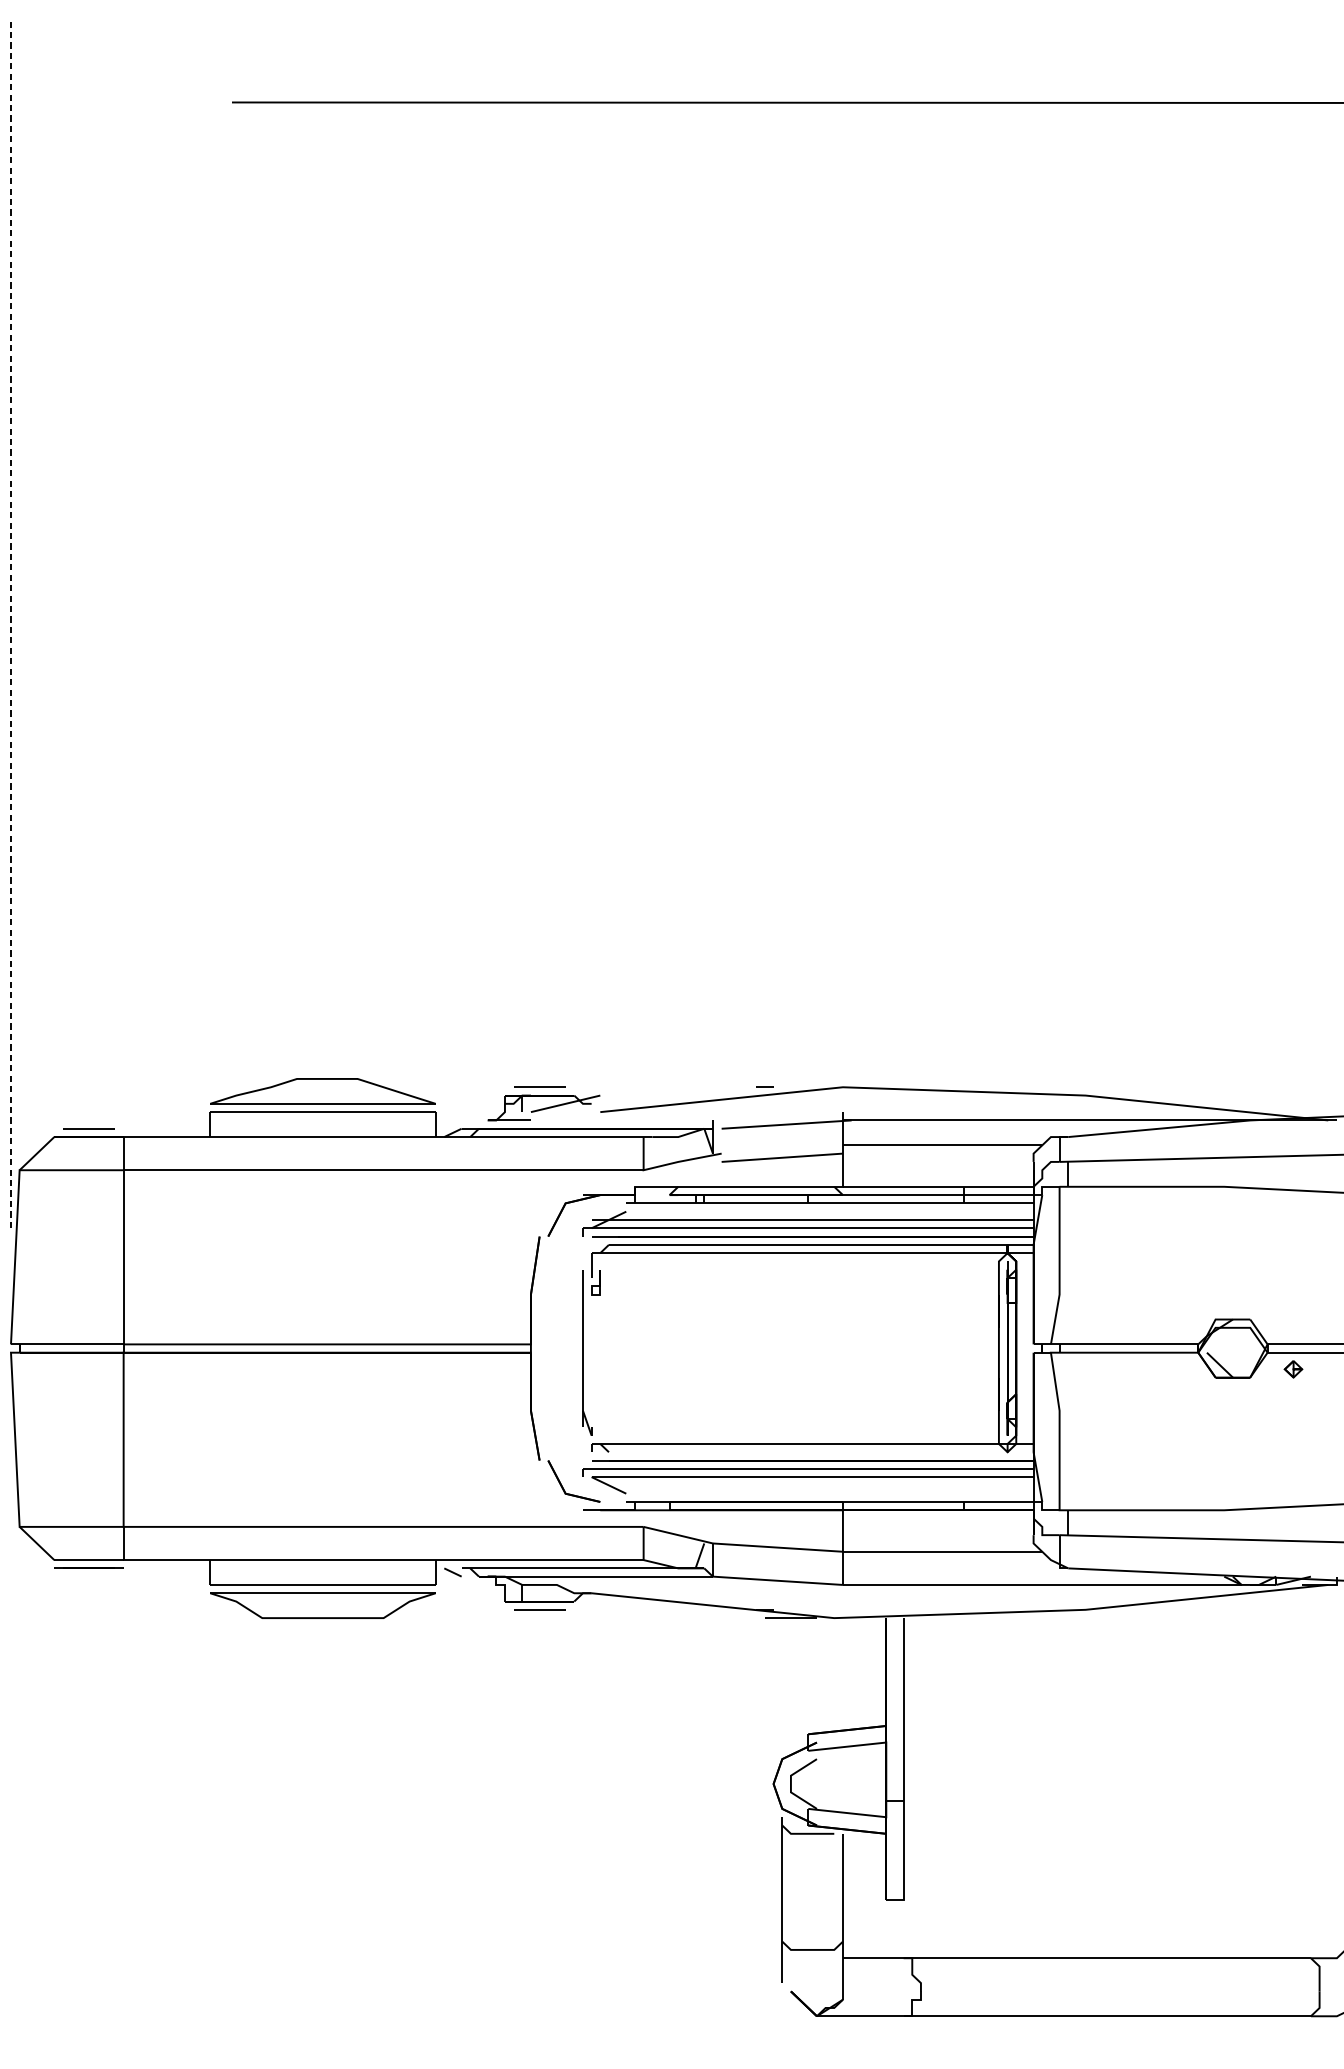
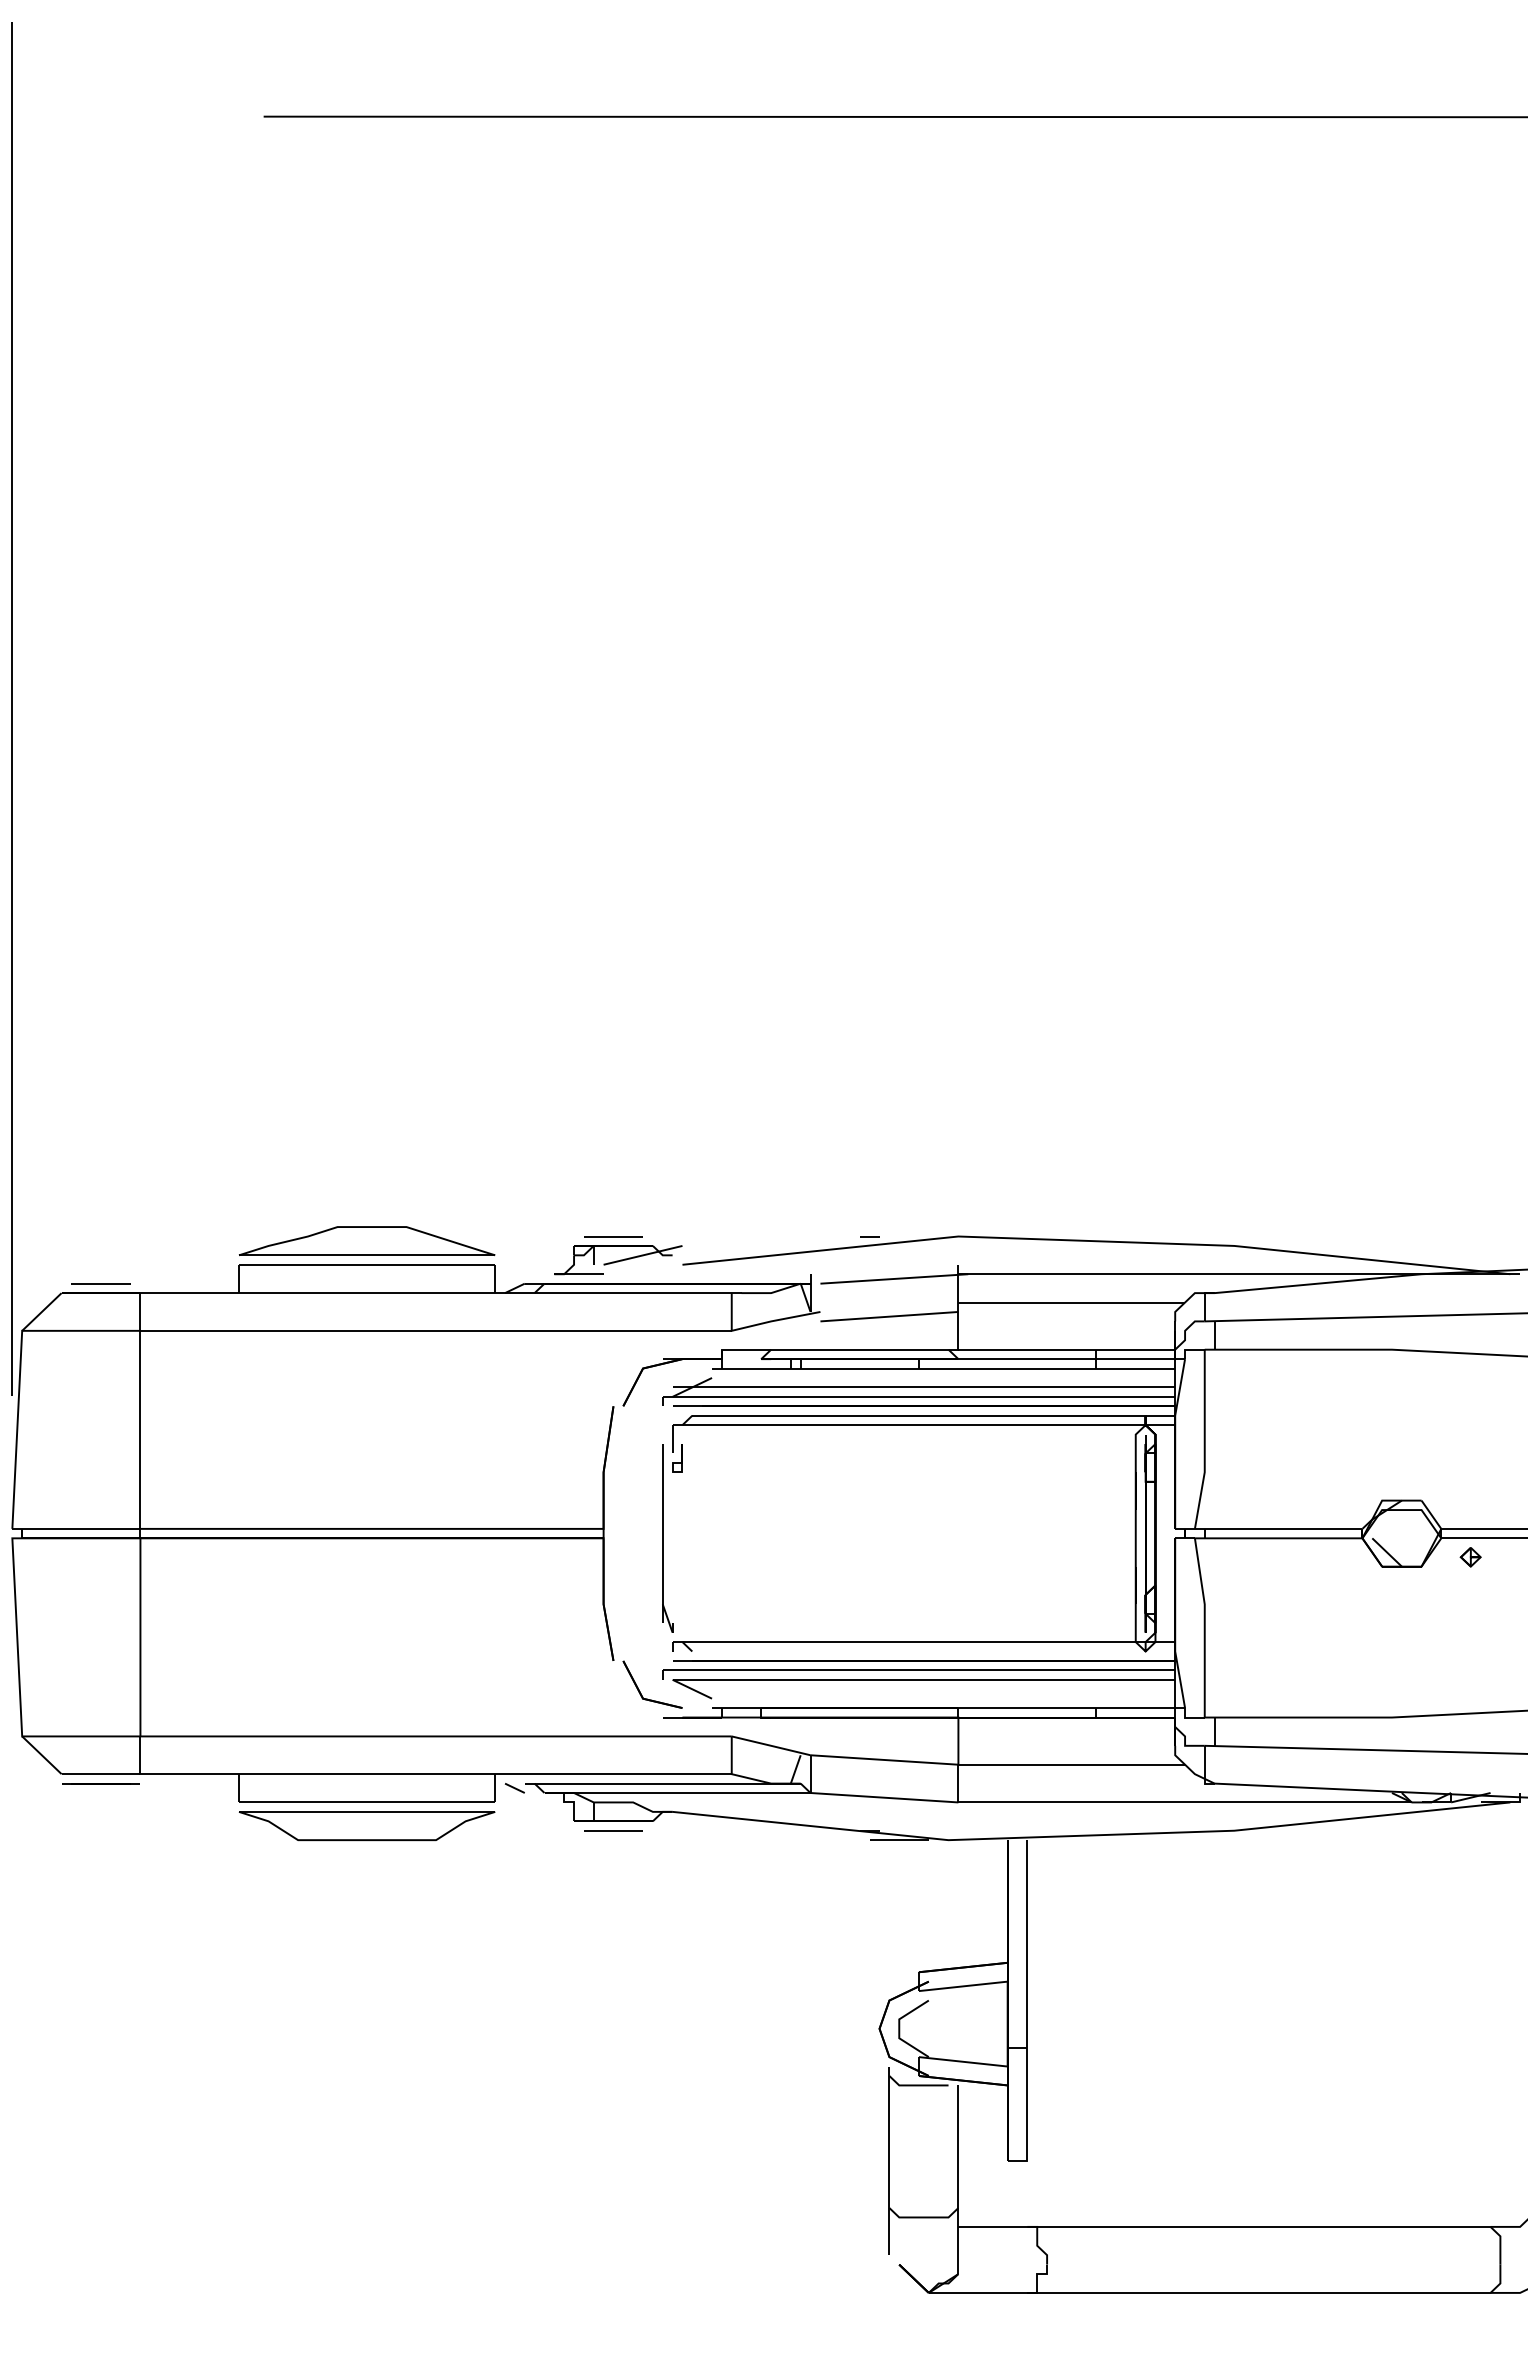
line: (11, 622) -> (12, 708), dashed -> solid

